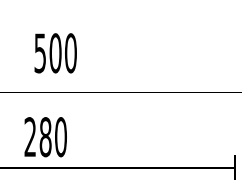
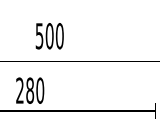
text: (55, 53) -> (49, 36), moved

